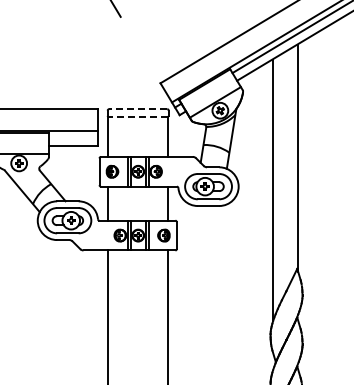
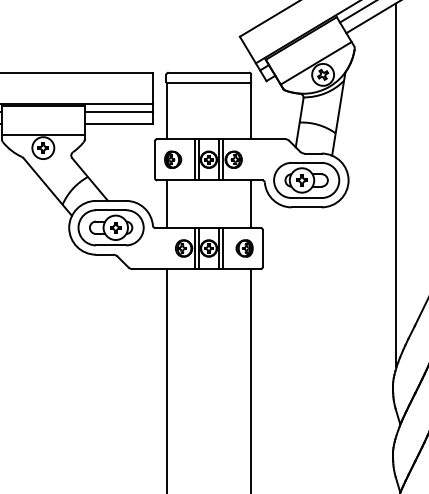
line: (137, 109) -> (207, 73), dashed -> solid
line: (138, 116) -> (209, 82), dashed -> solid
line: (73, 137) -> (118, 112), added

